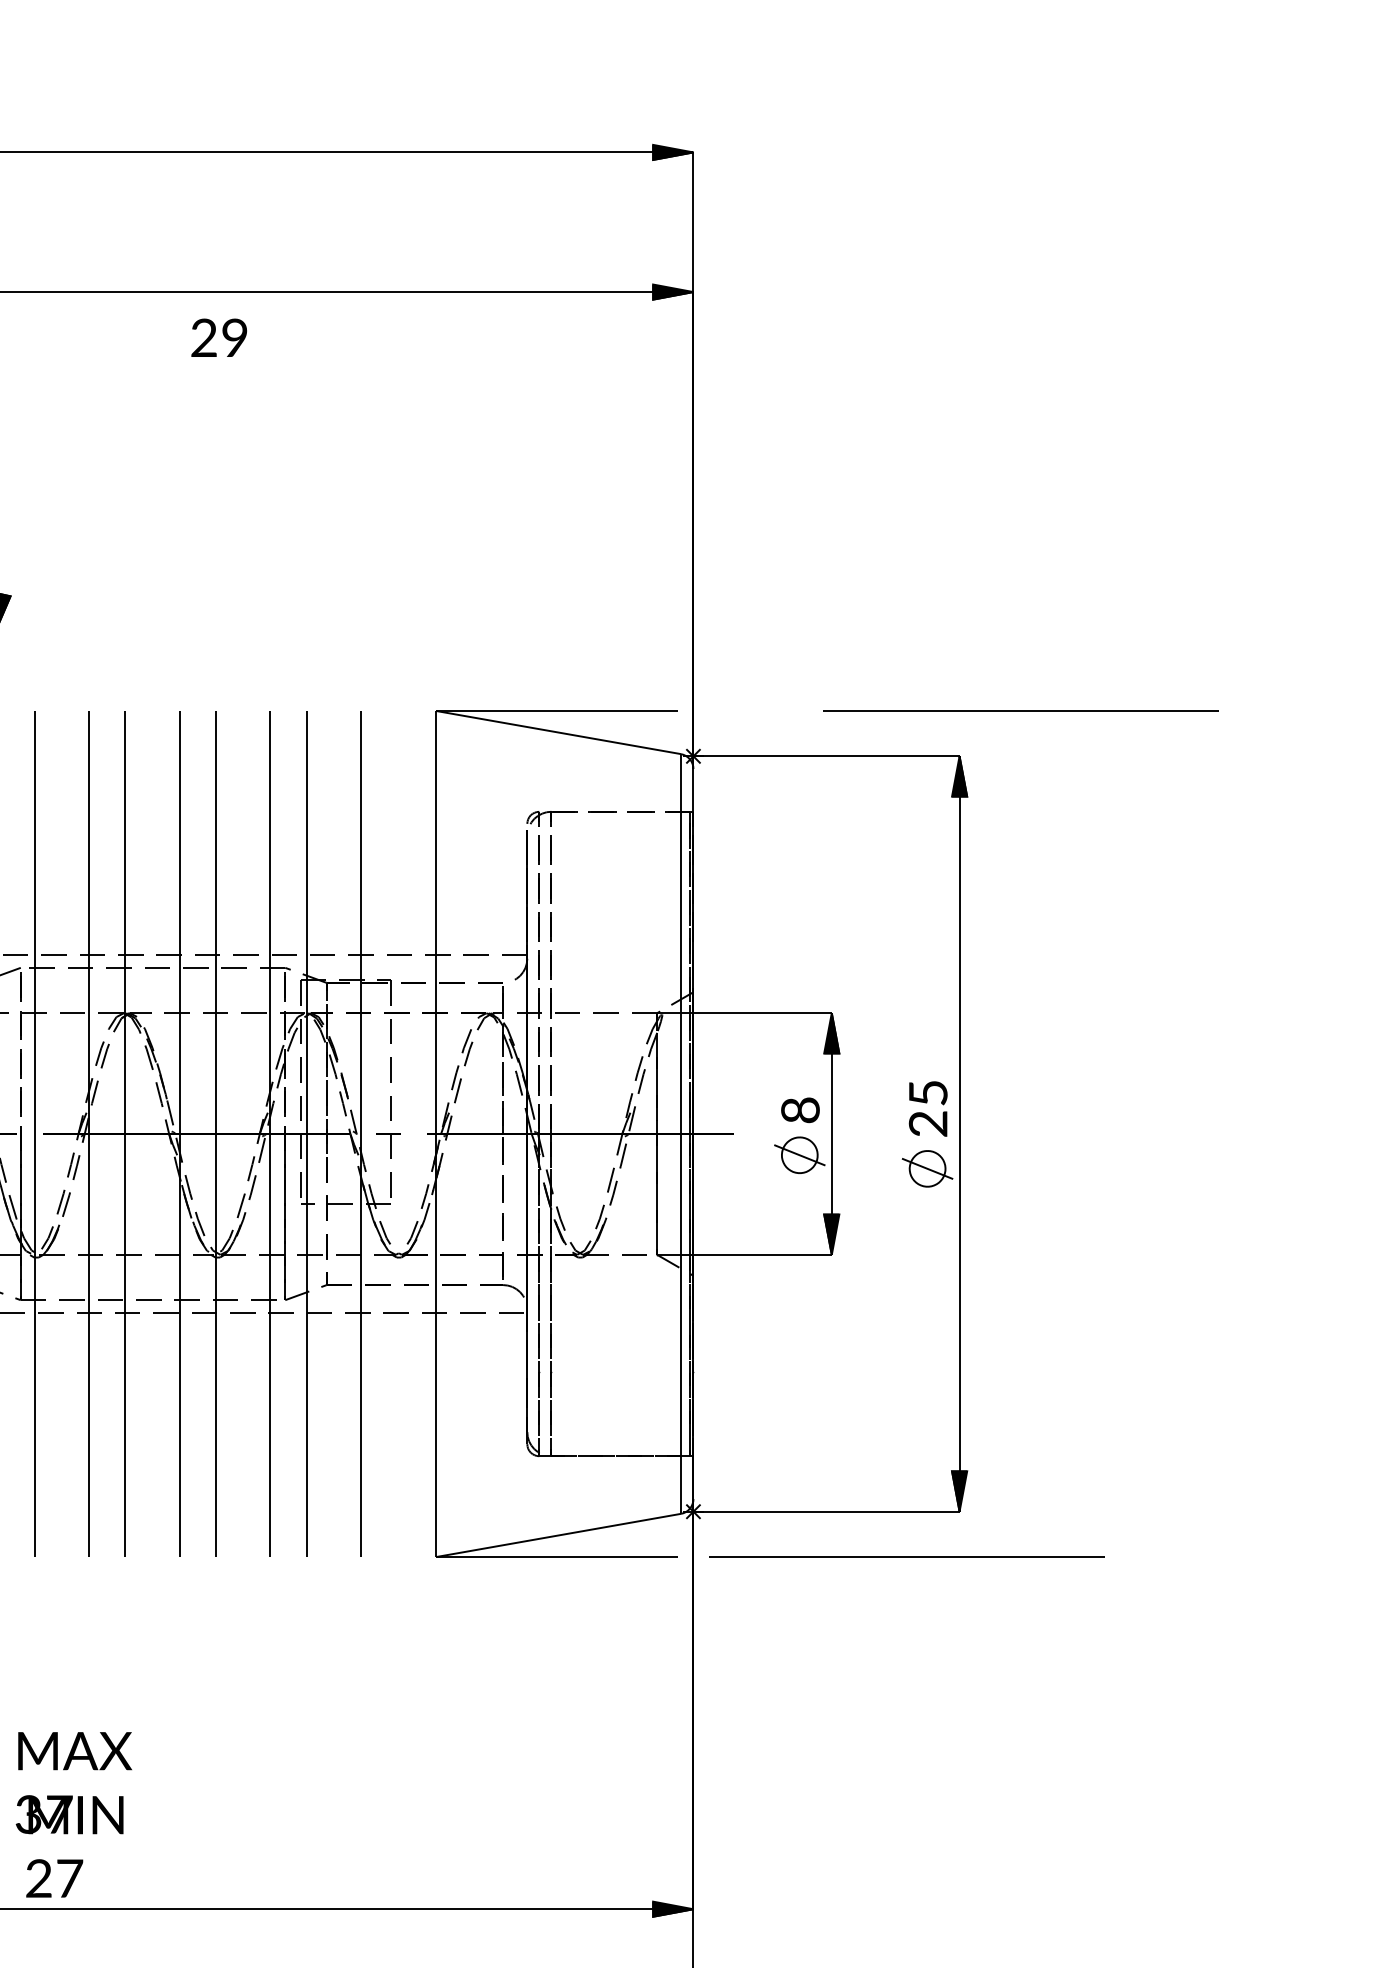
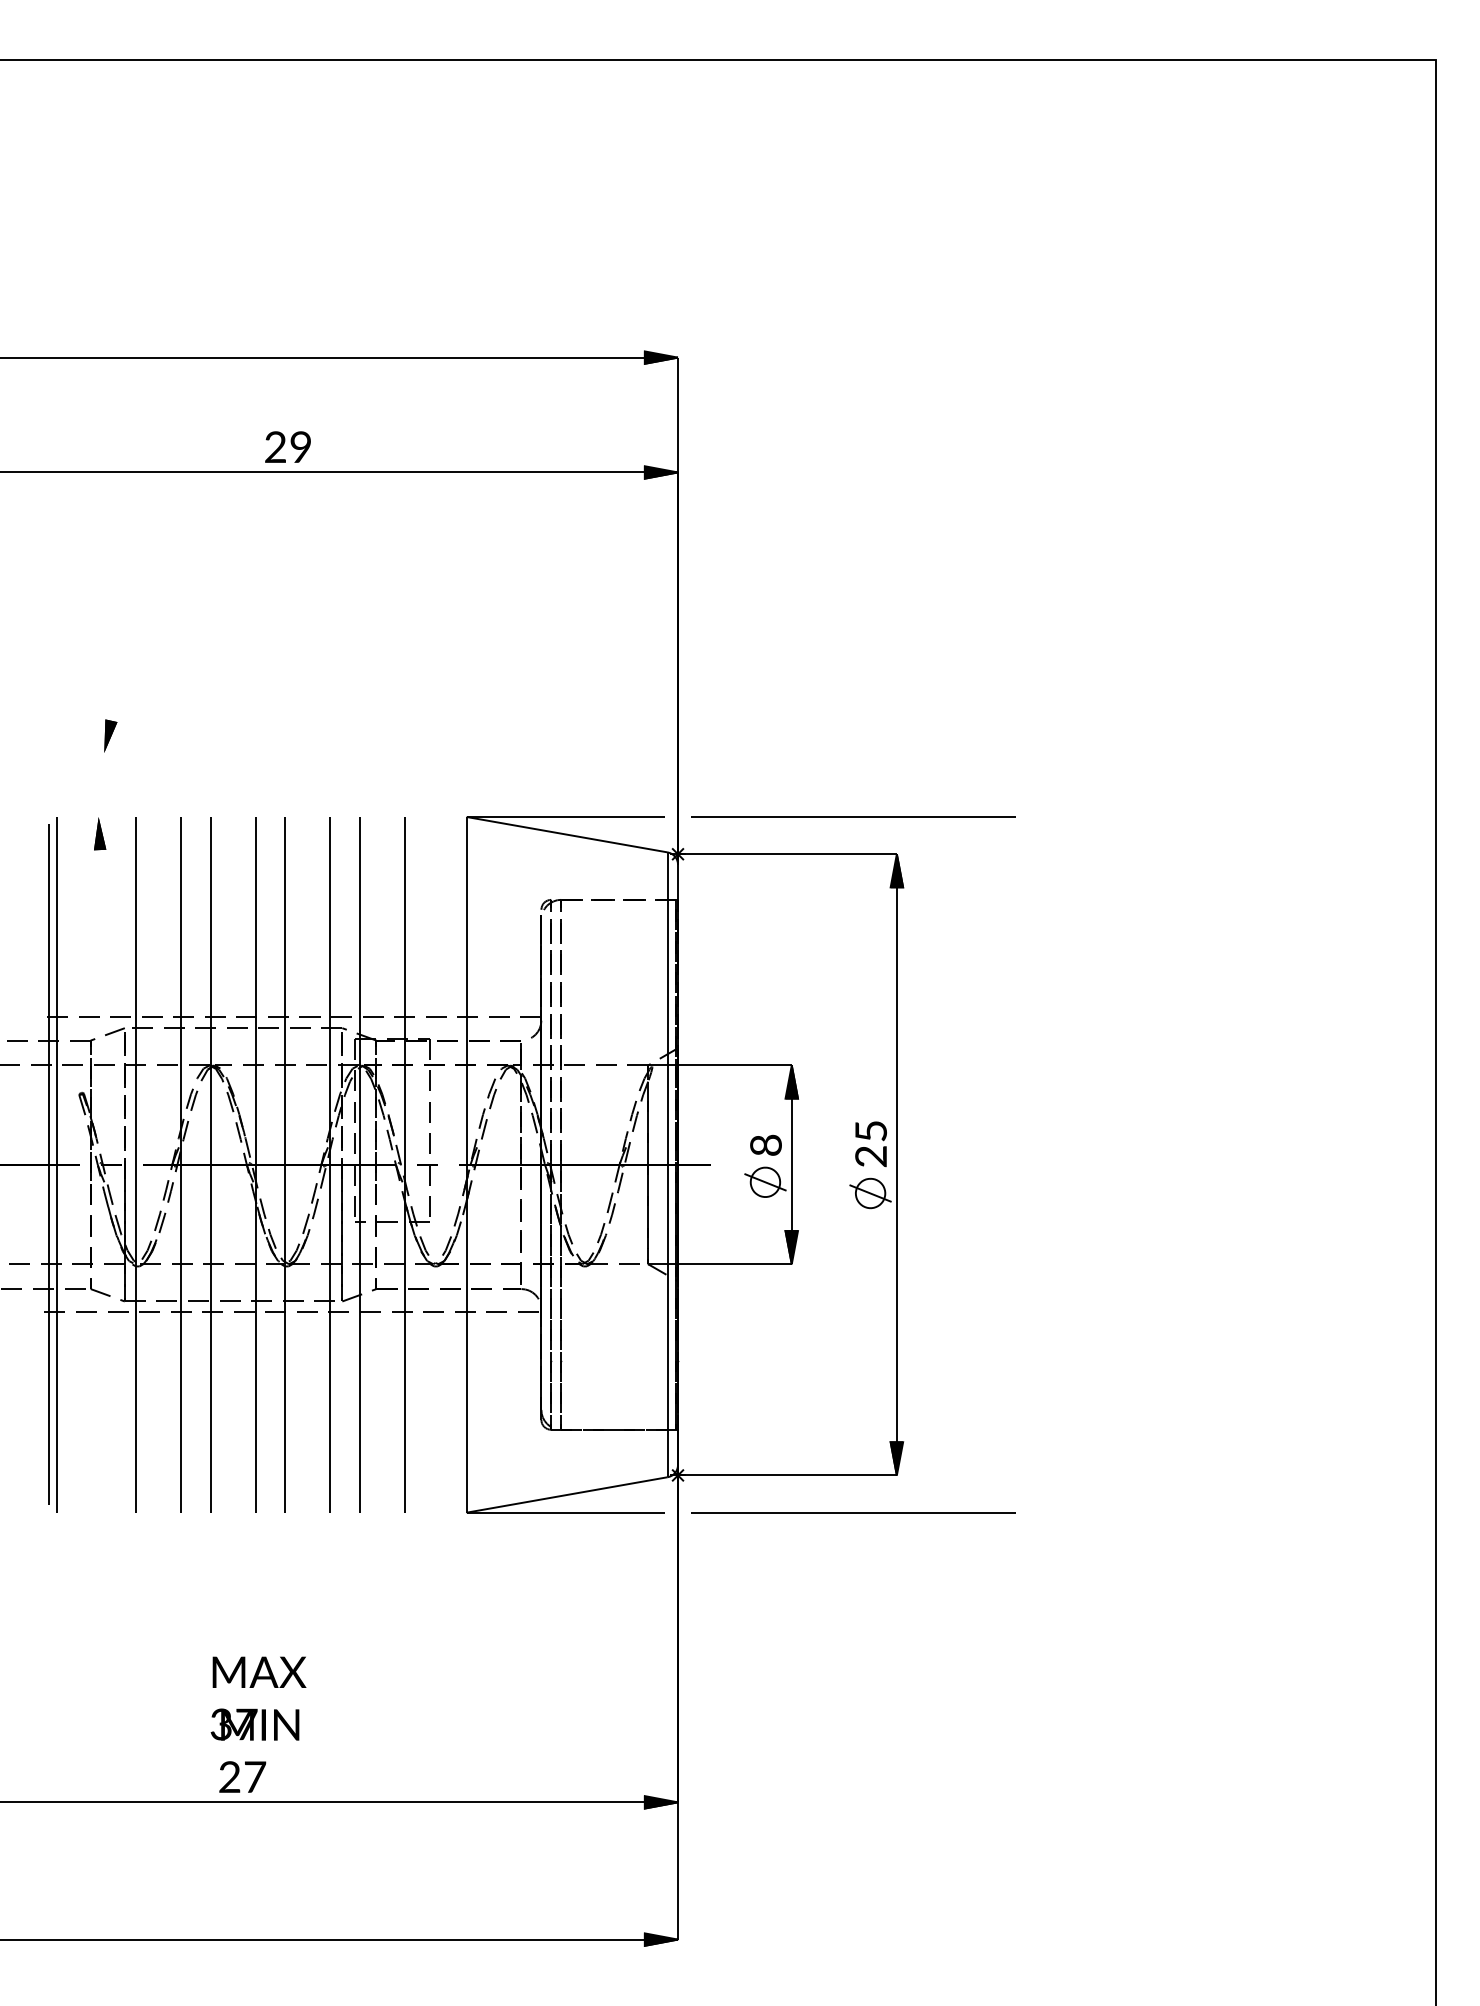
text: (218, 337) -> (287, 446), moved
line: (1021, 710) -> (853, 816), moved
text: (73, 1814) -> (258, 1724), moved

